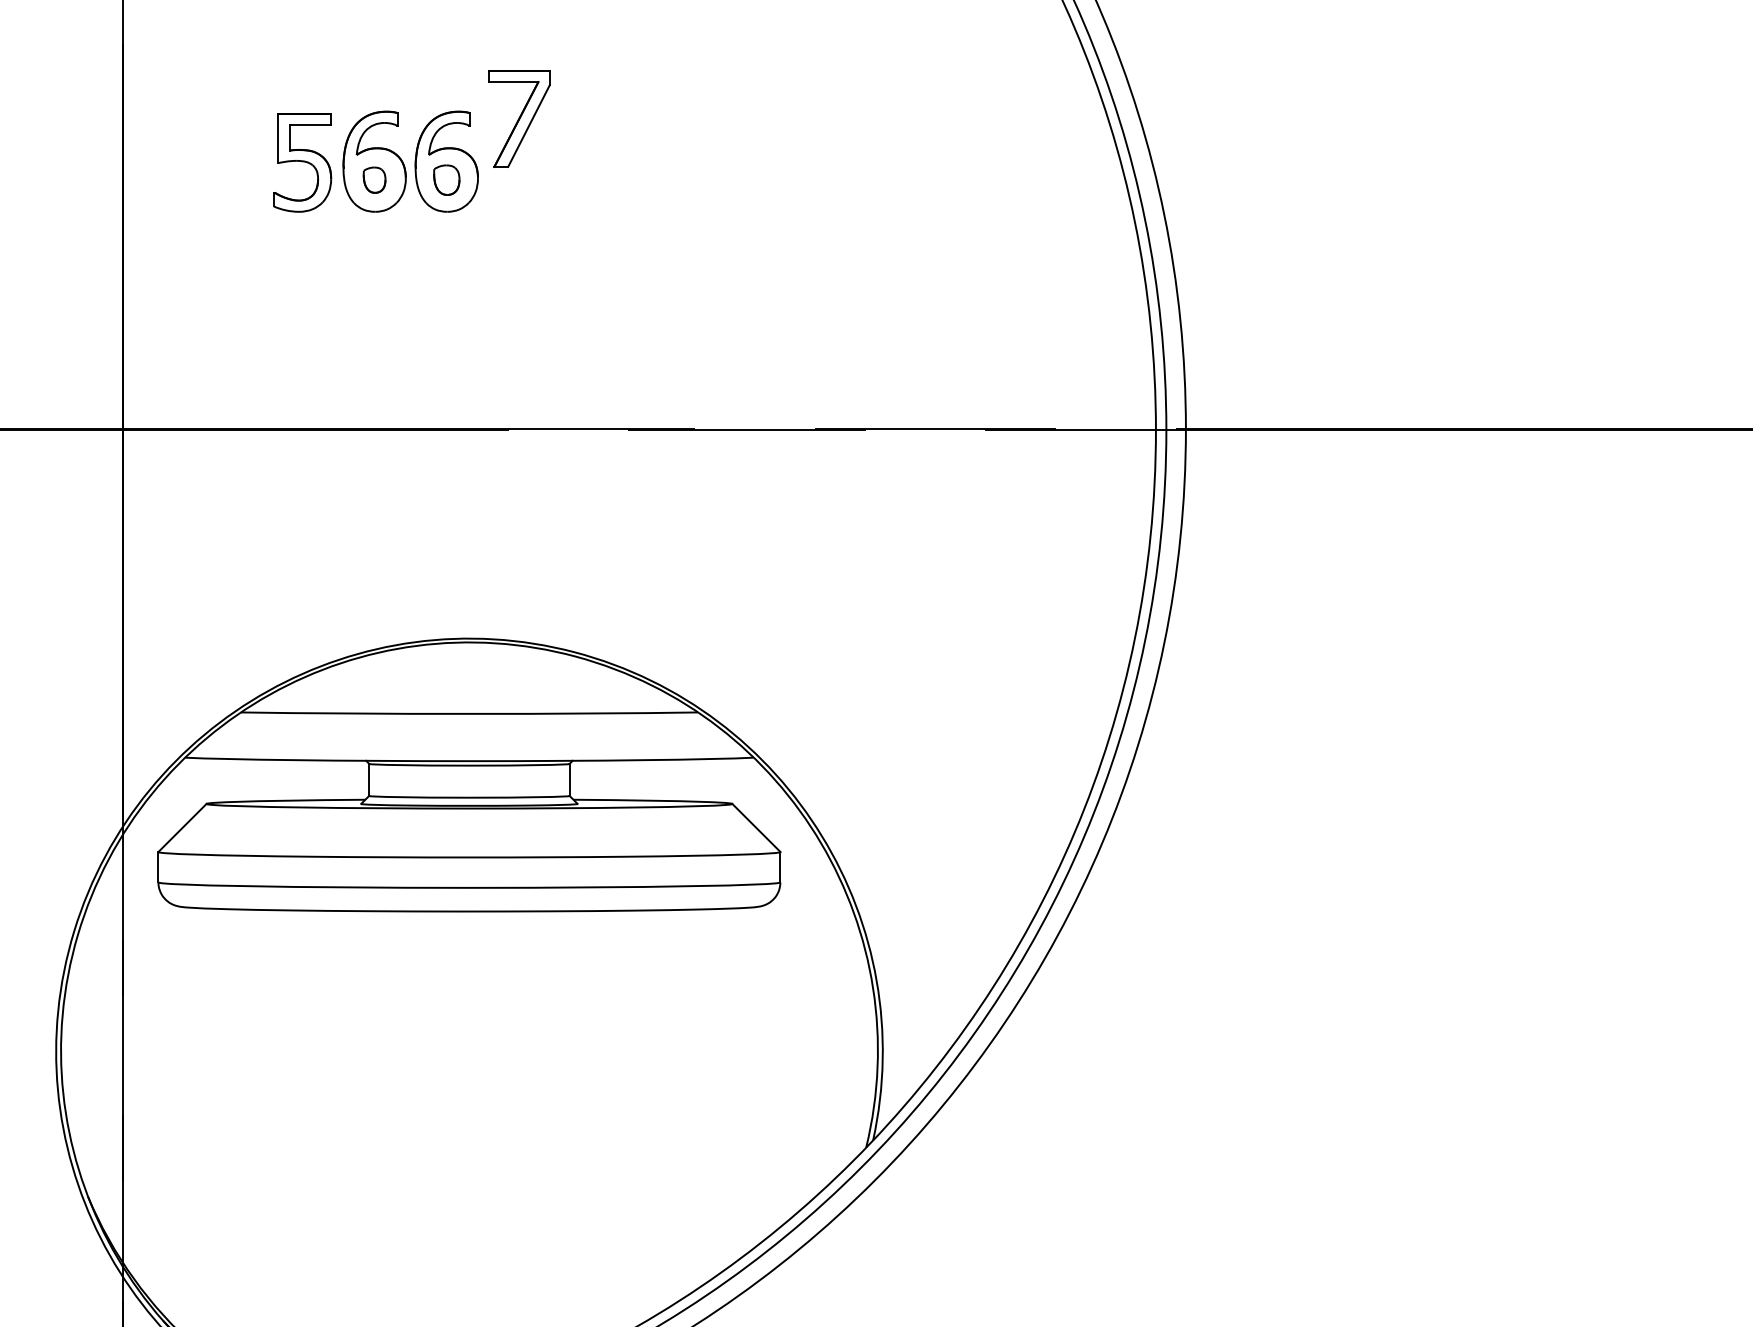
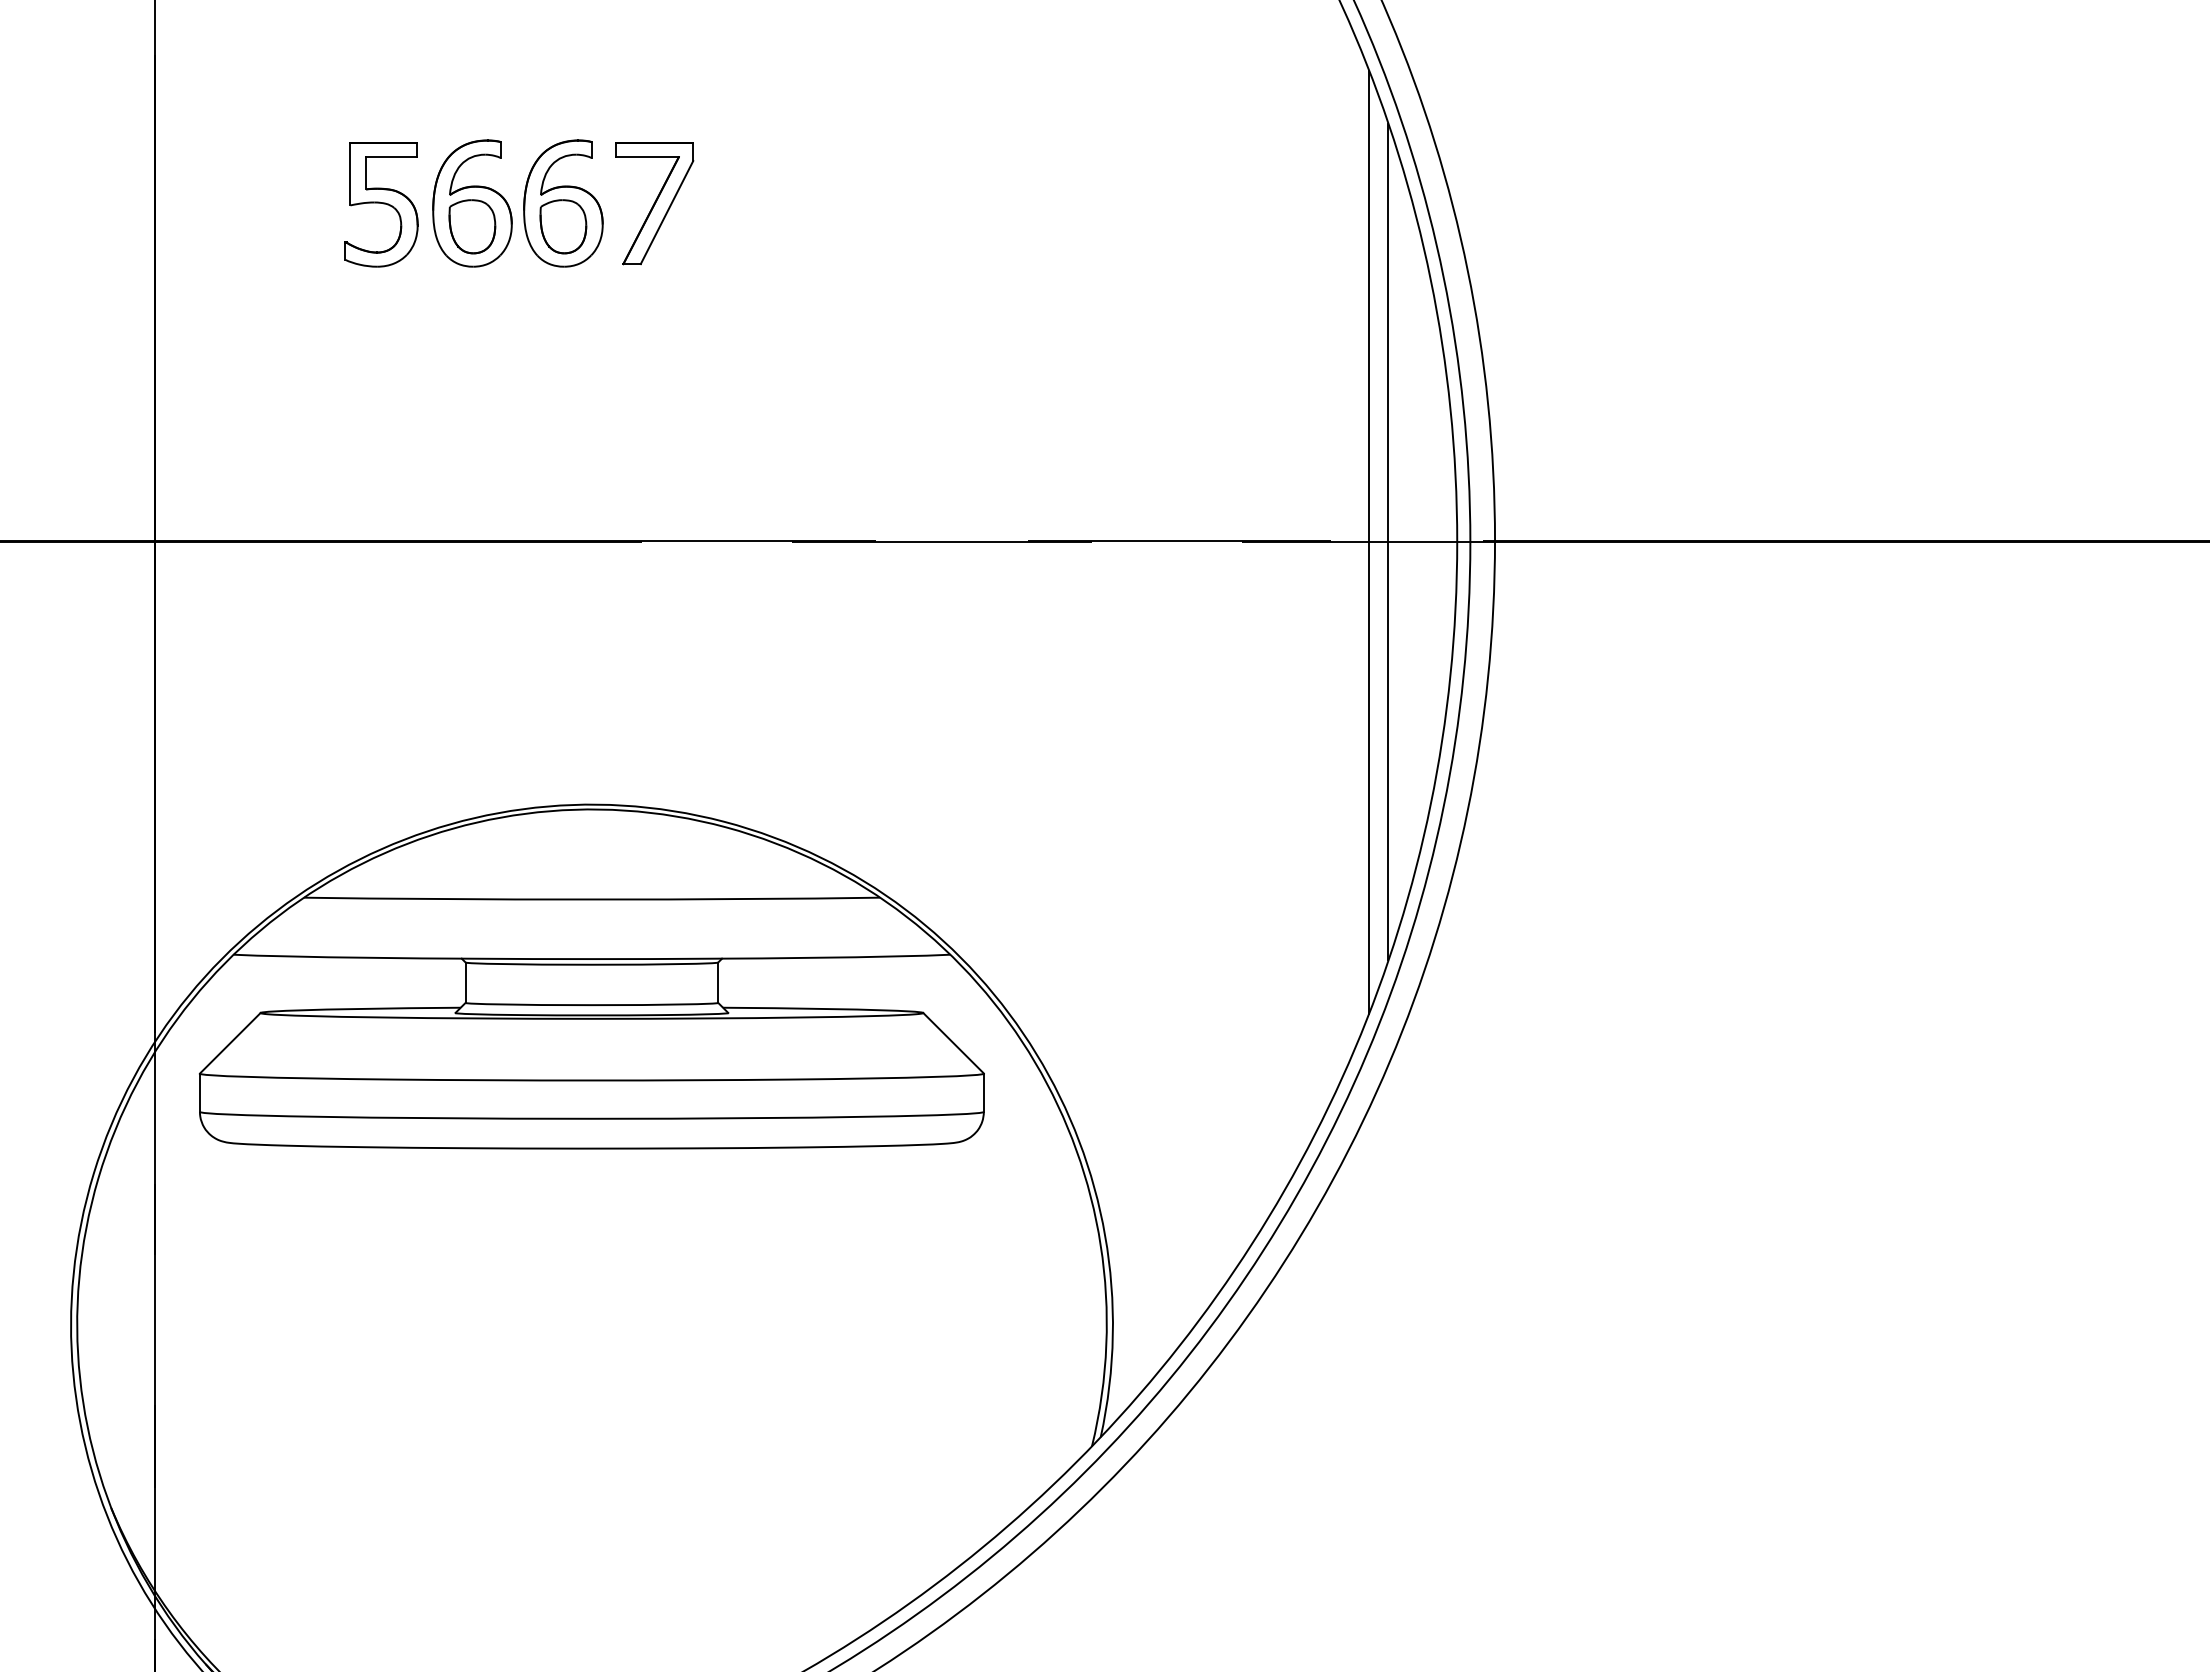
part: (519, 118) -> (654, 203), moved
part: (374, 179) -> (472, 226), size x1.67
part: (446, 179) -> (563, 226), size x1.43
line: (1085, 429) -> (1368, 541), added
line: (1101, 430) -> (1388, 542), added

